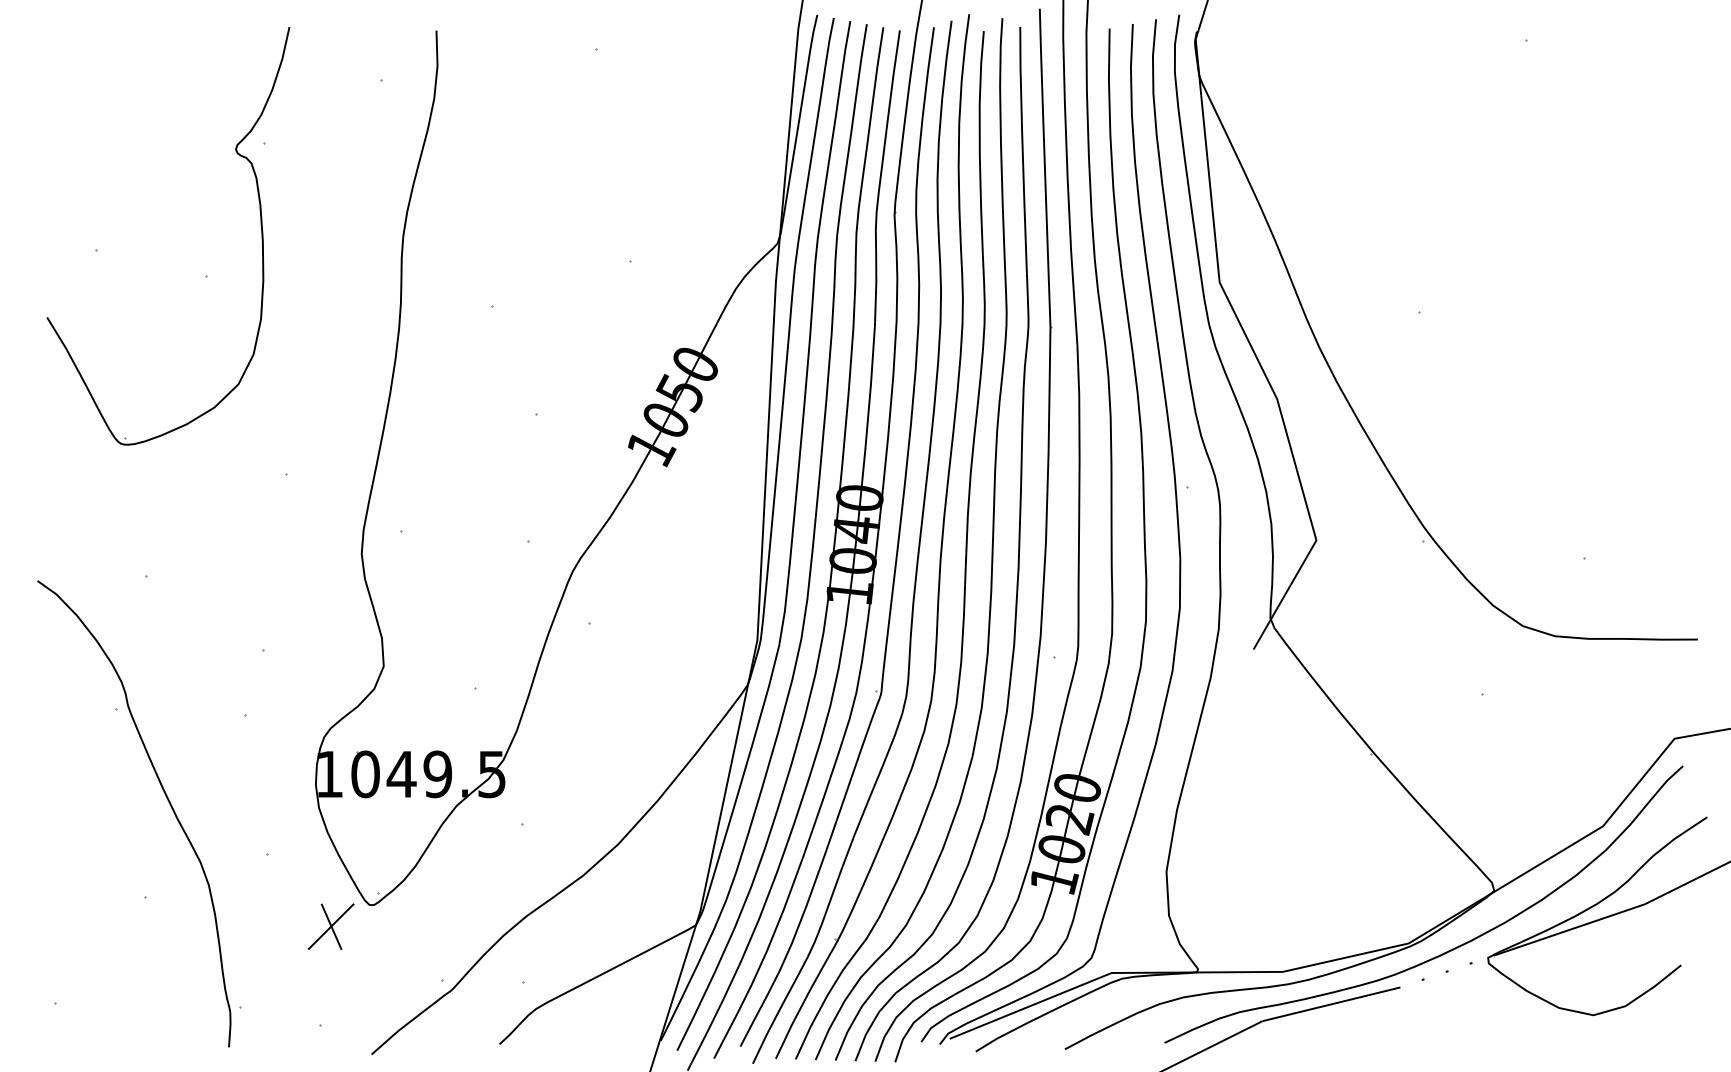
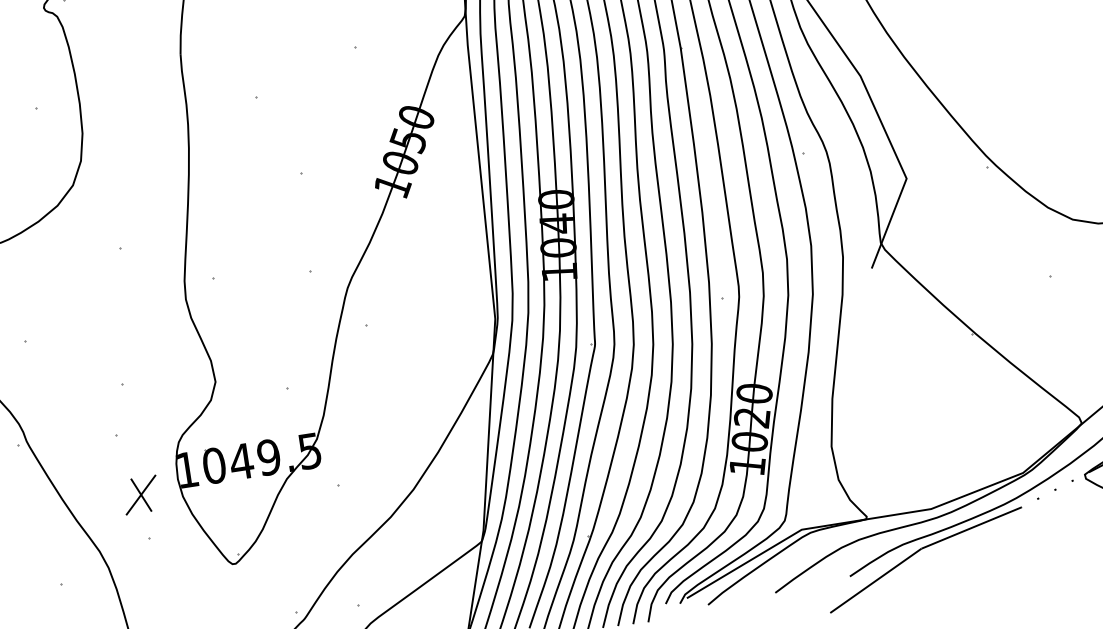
part: (330, 926) -> (140, 495), moved

